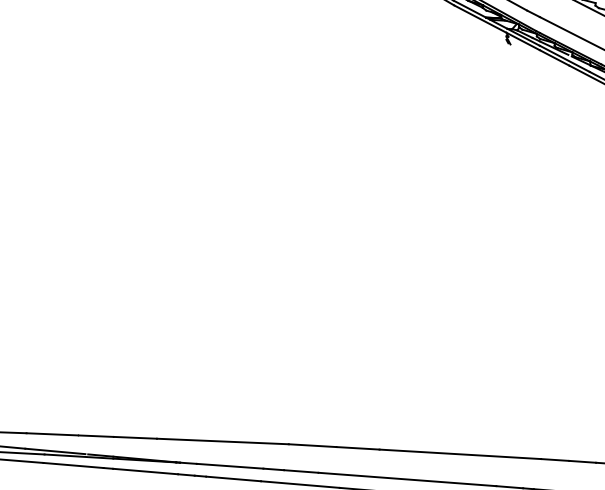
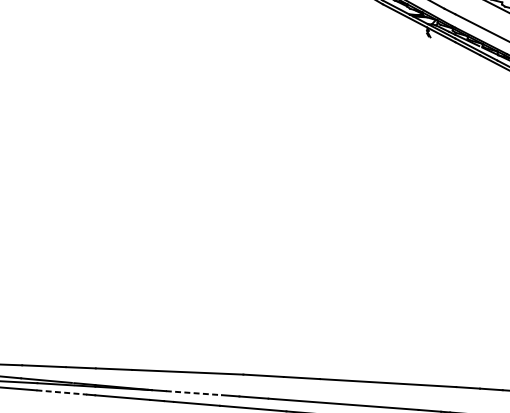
line: (74, 465) -> (62, 392), solid -> dashed
line: (230, 466) -> (194, 393), solid -> dashed

